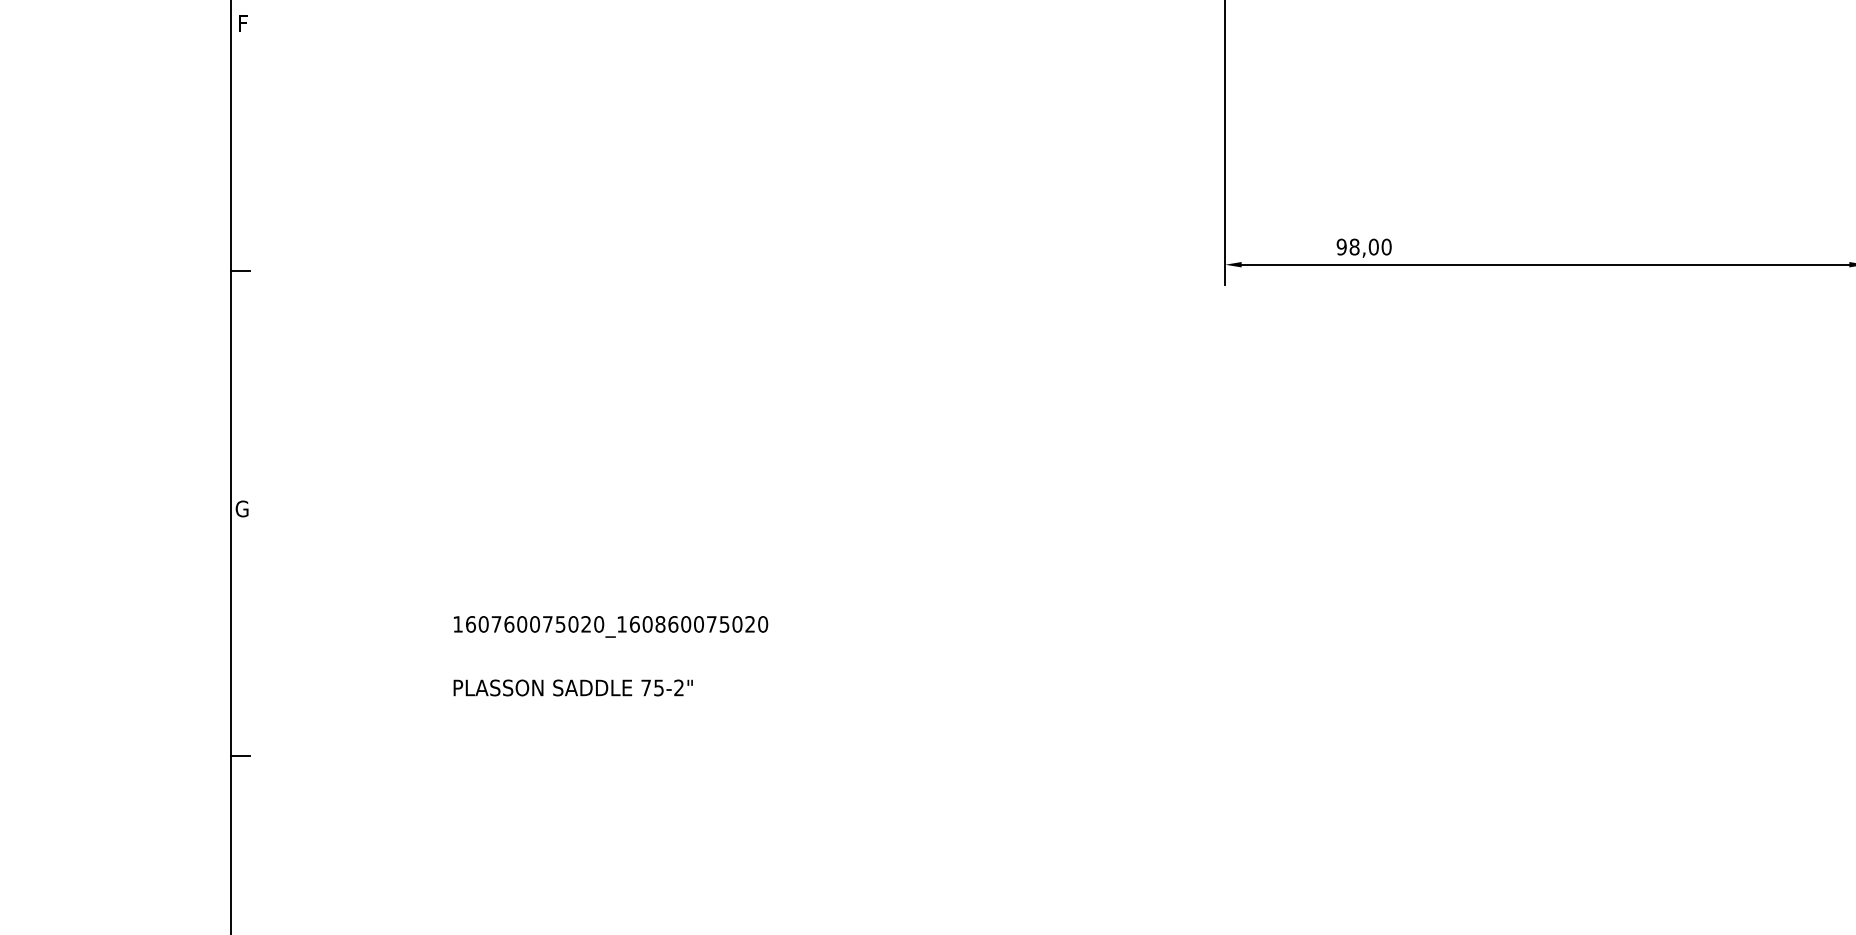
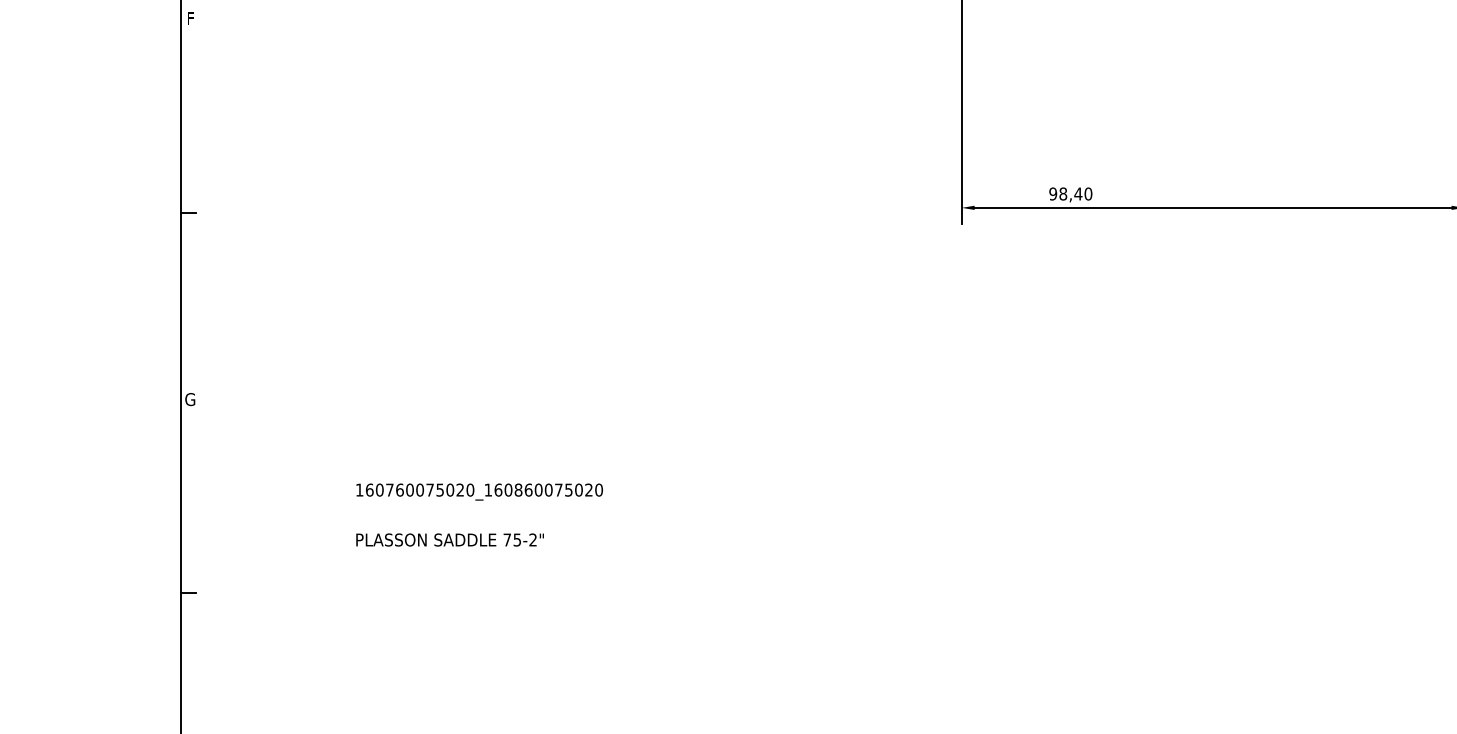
text: (1373, 246) -> (1078, 193), 98,00 -> 98,40

